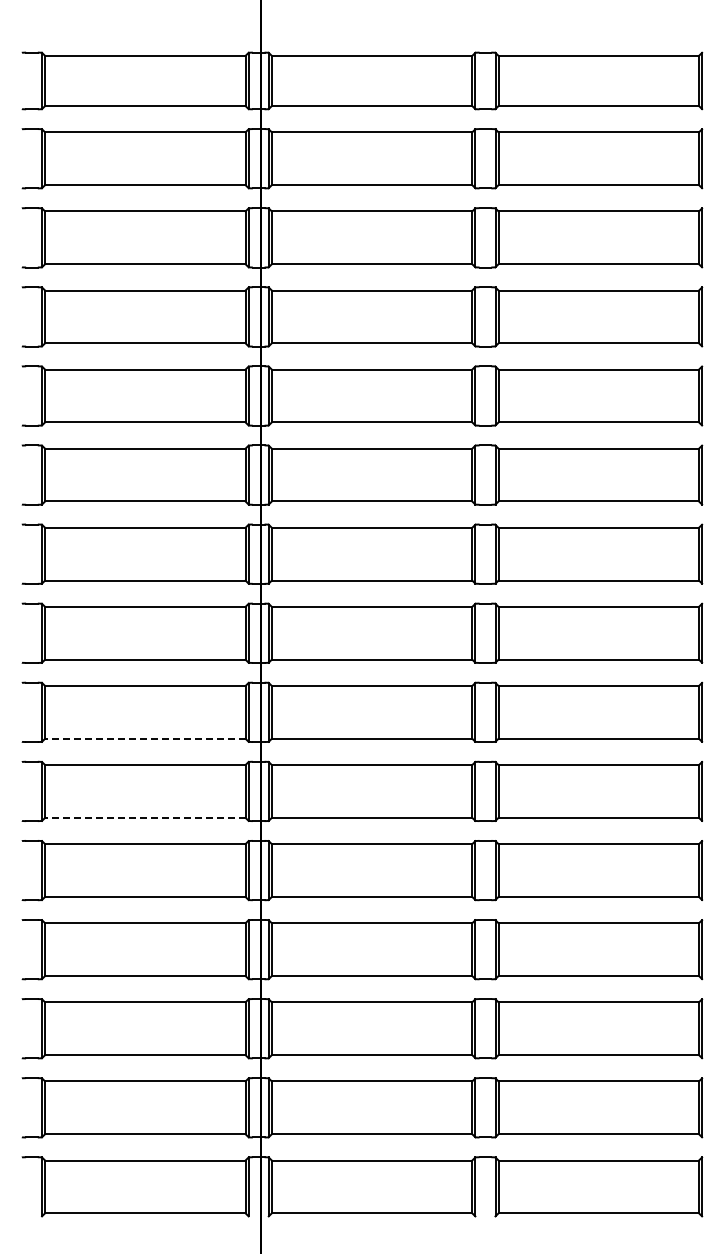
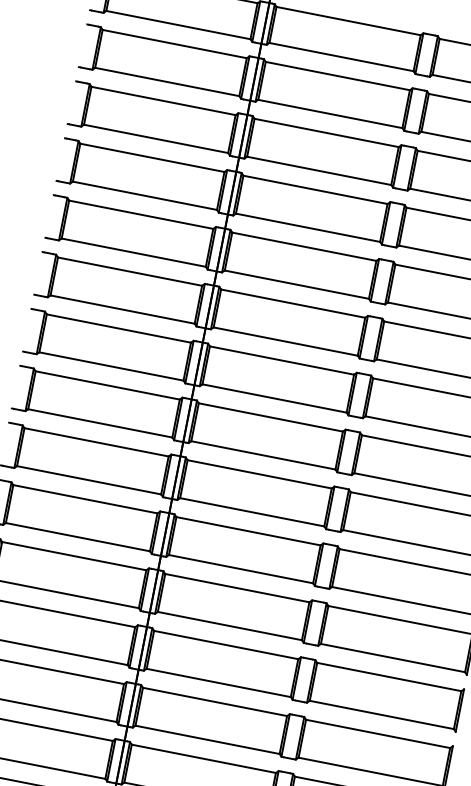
line: (144, 738) -> (88, 479), dashed -> solid
line: (144, 817) -> (77, 536), dashed -> solid

